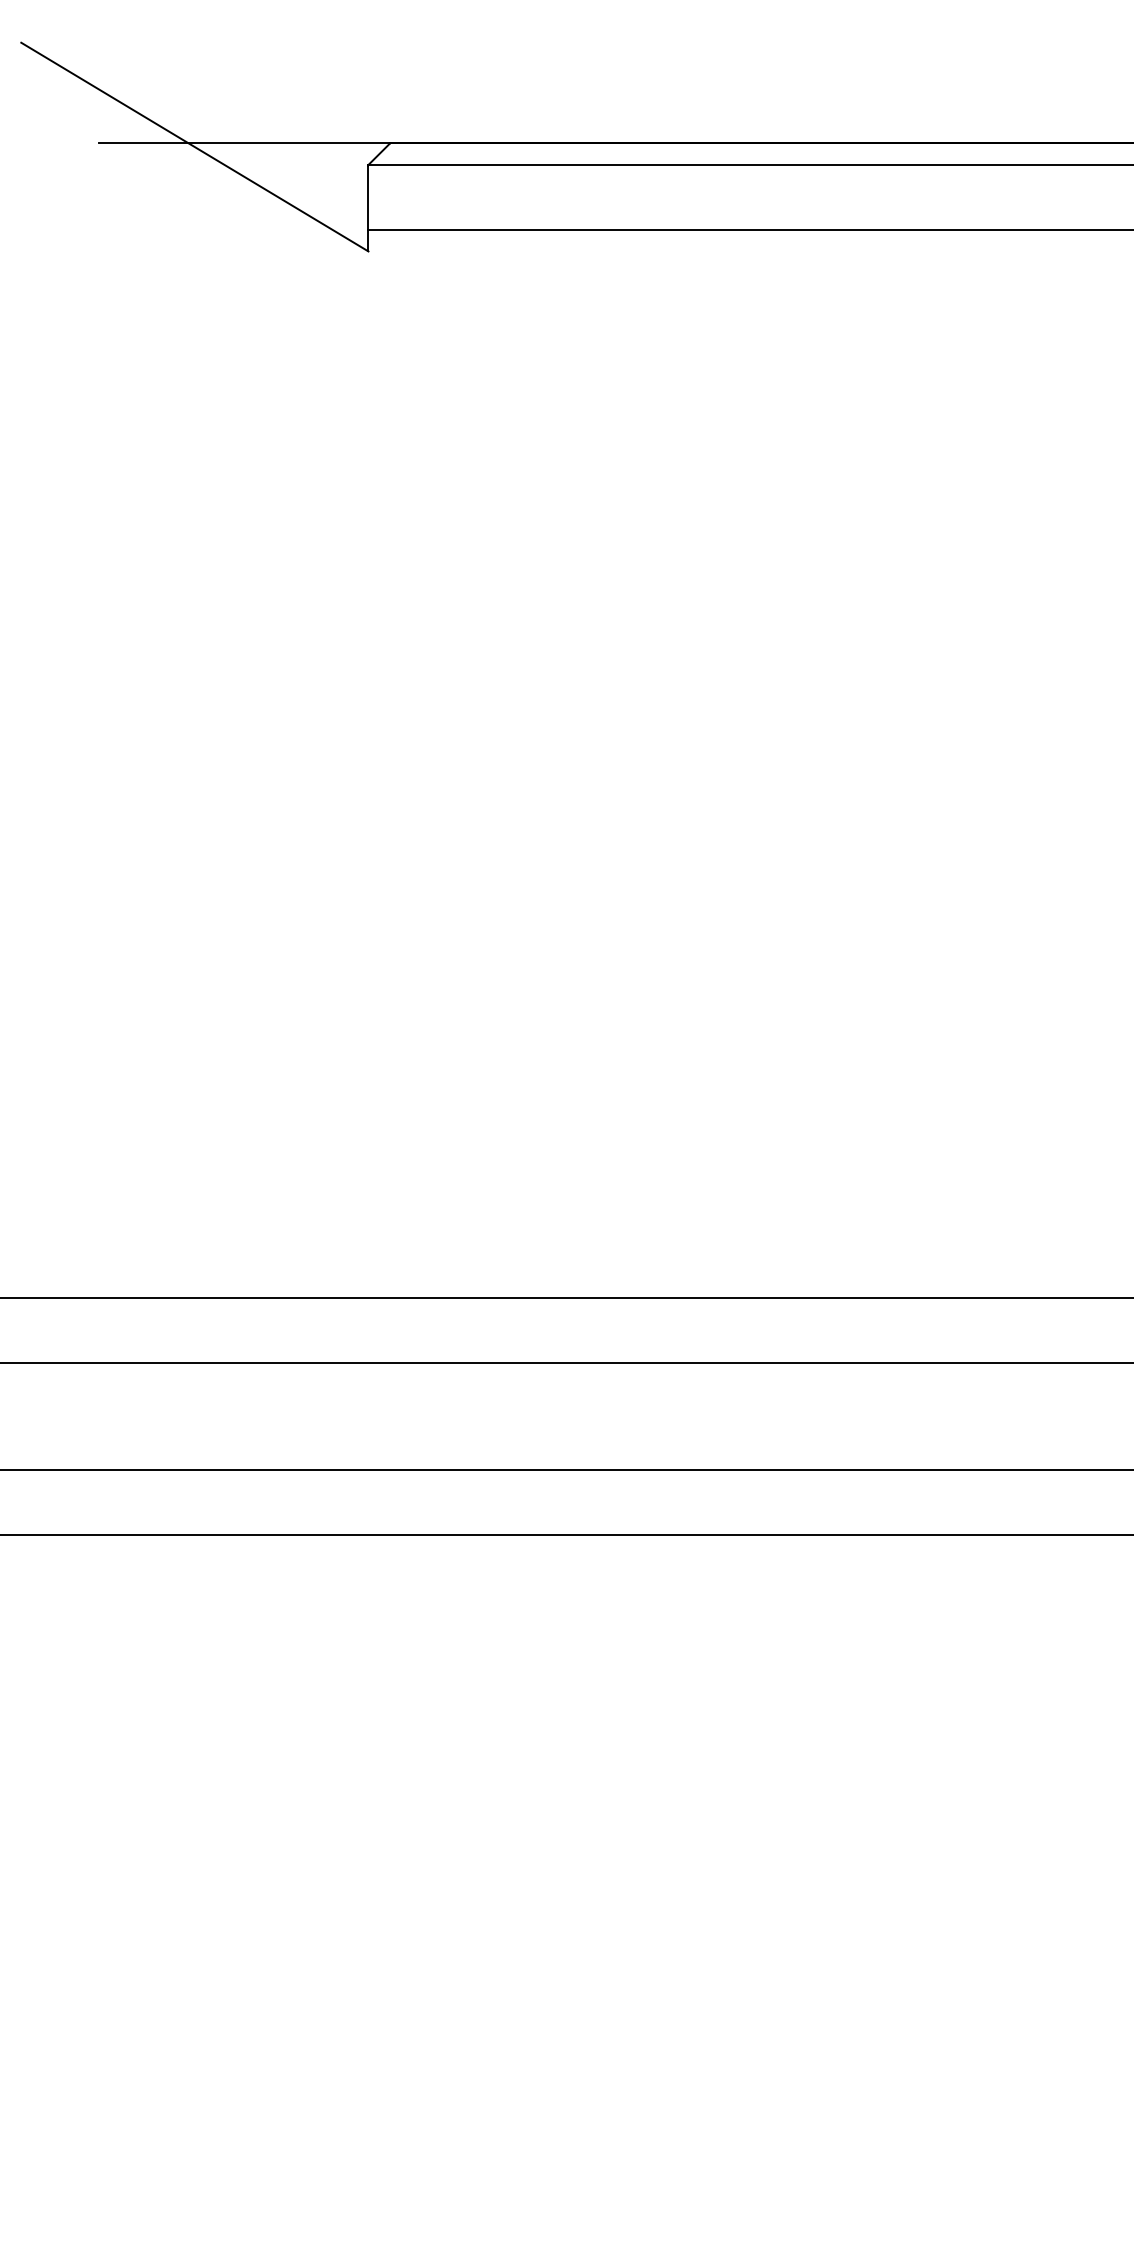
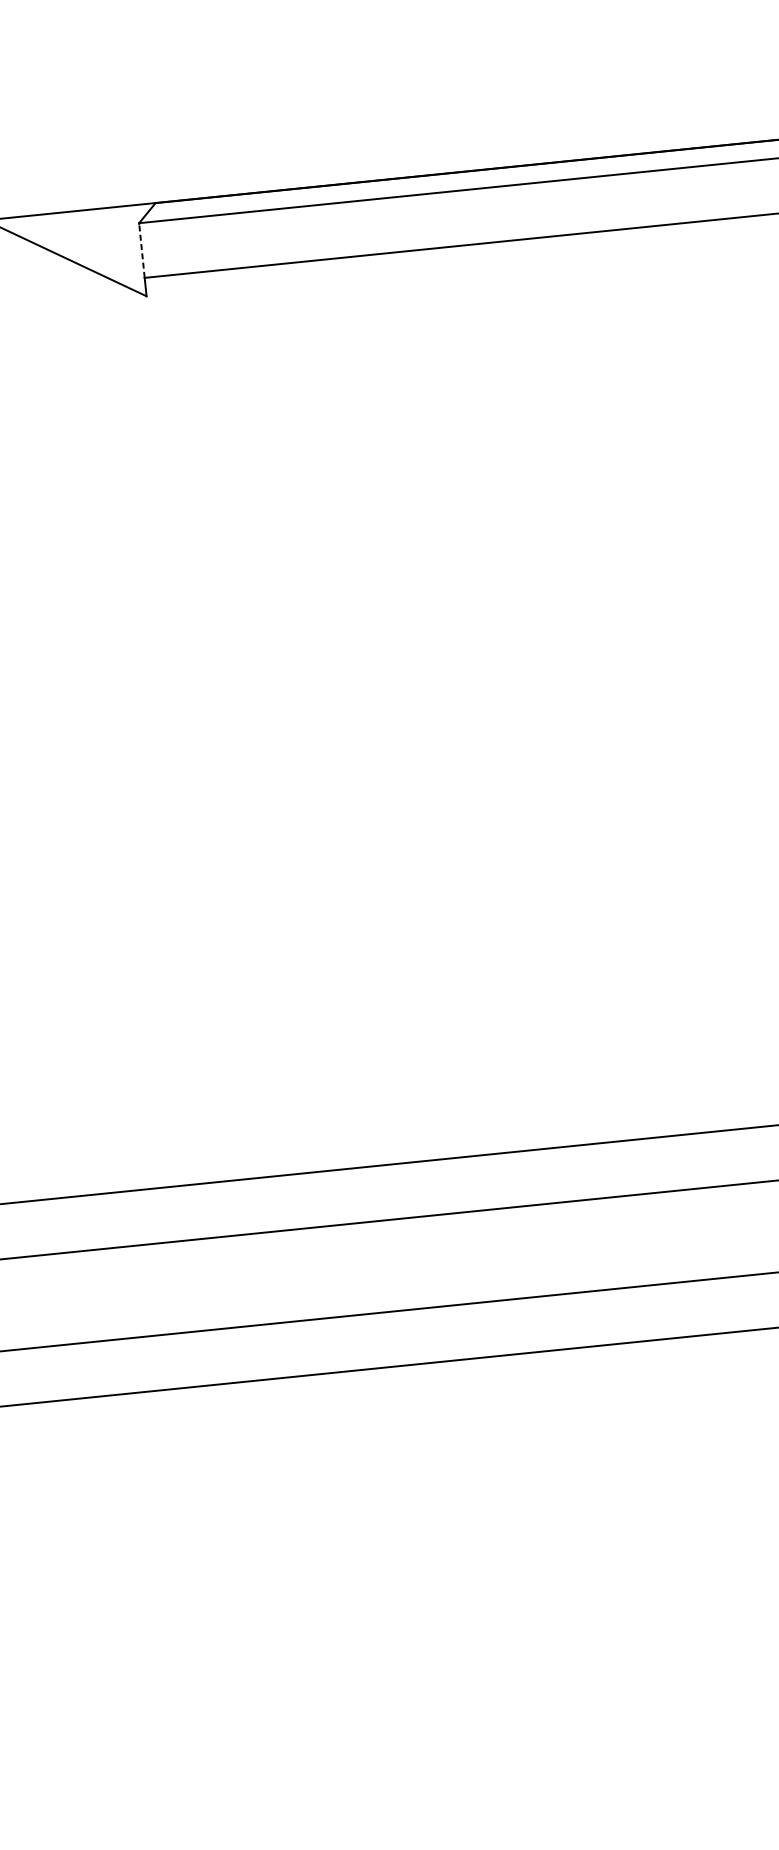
line: (368, 197) -> (141, 250), solid -> dashed

